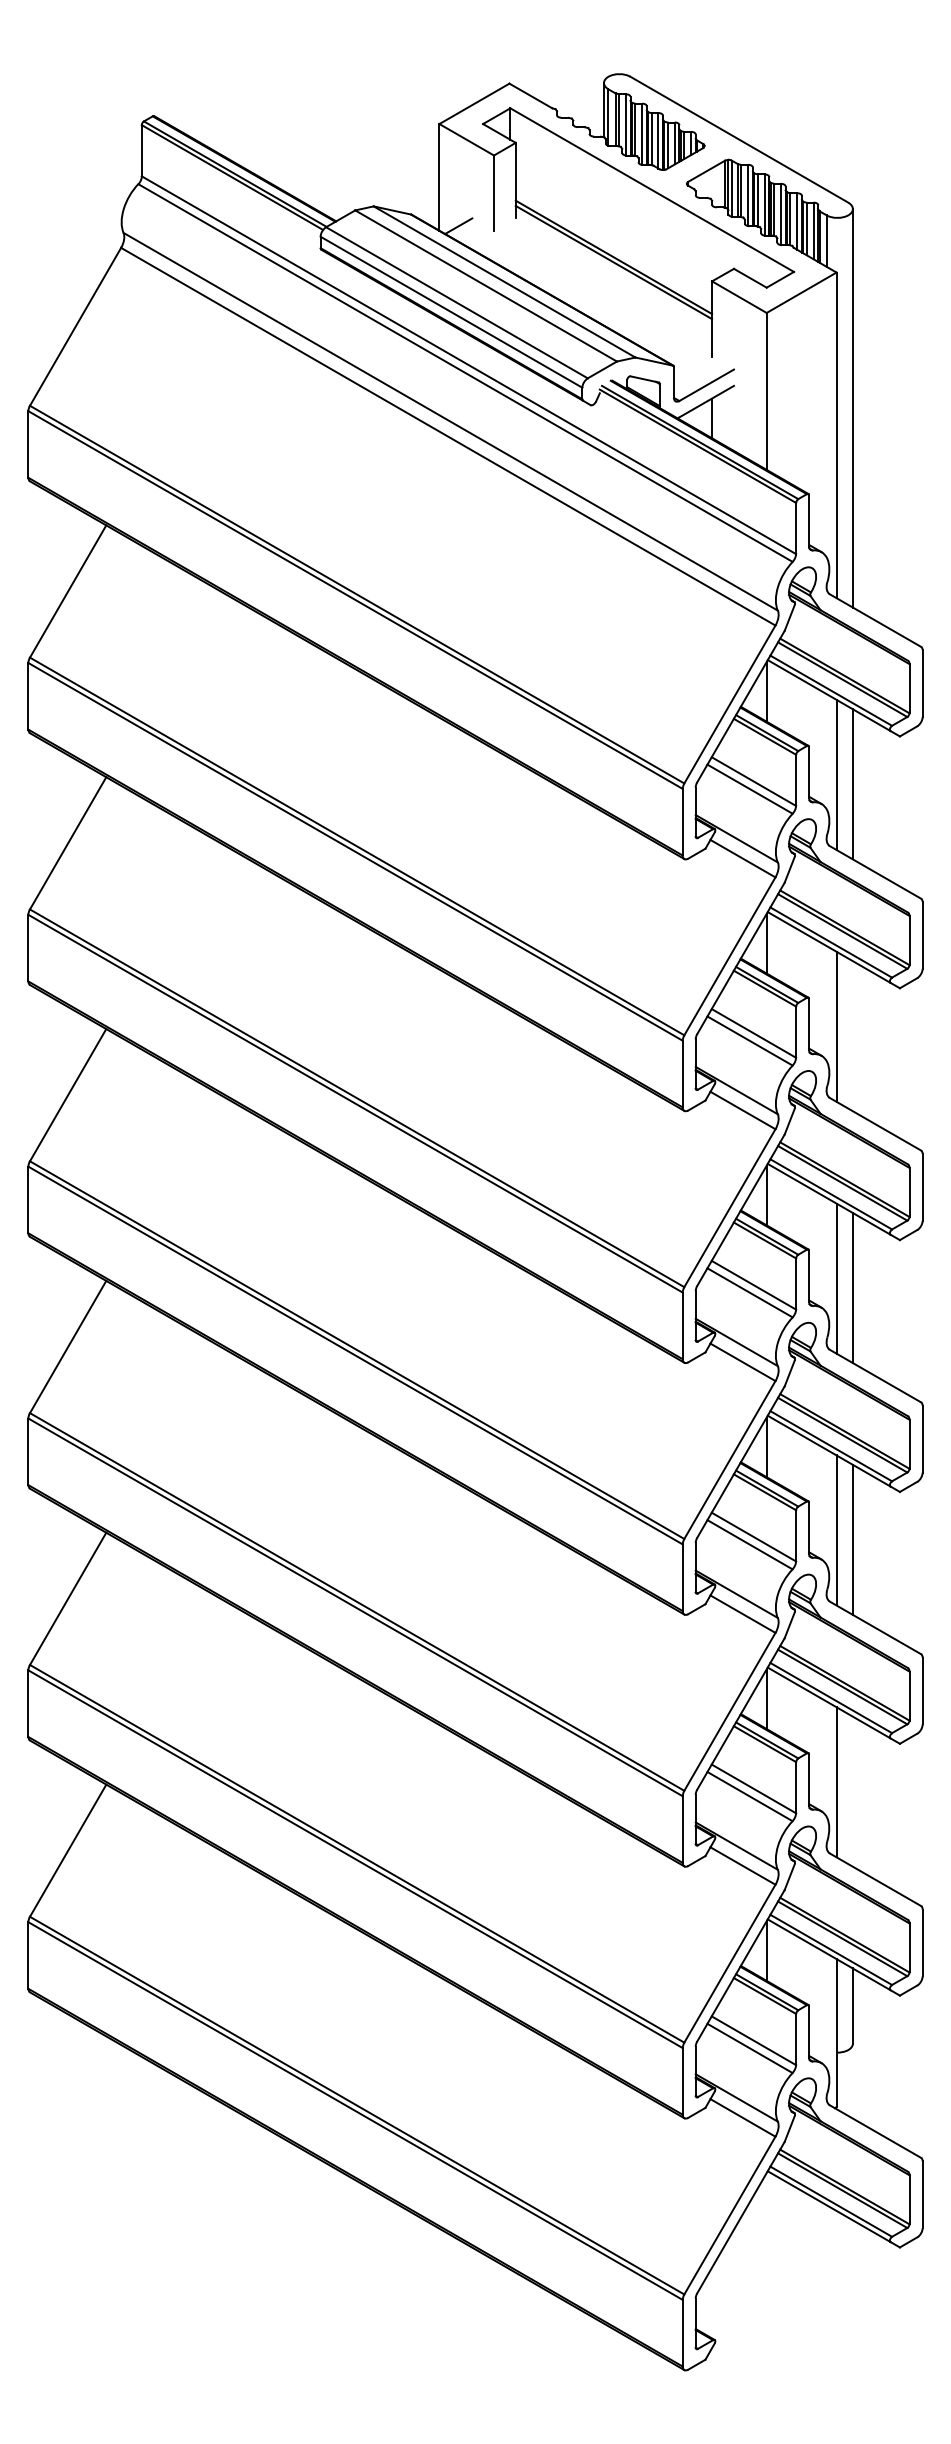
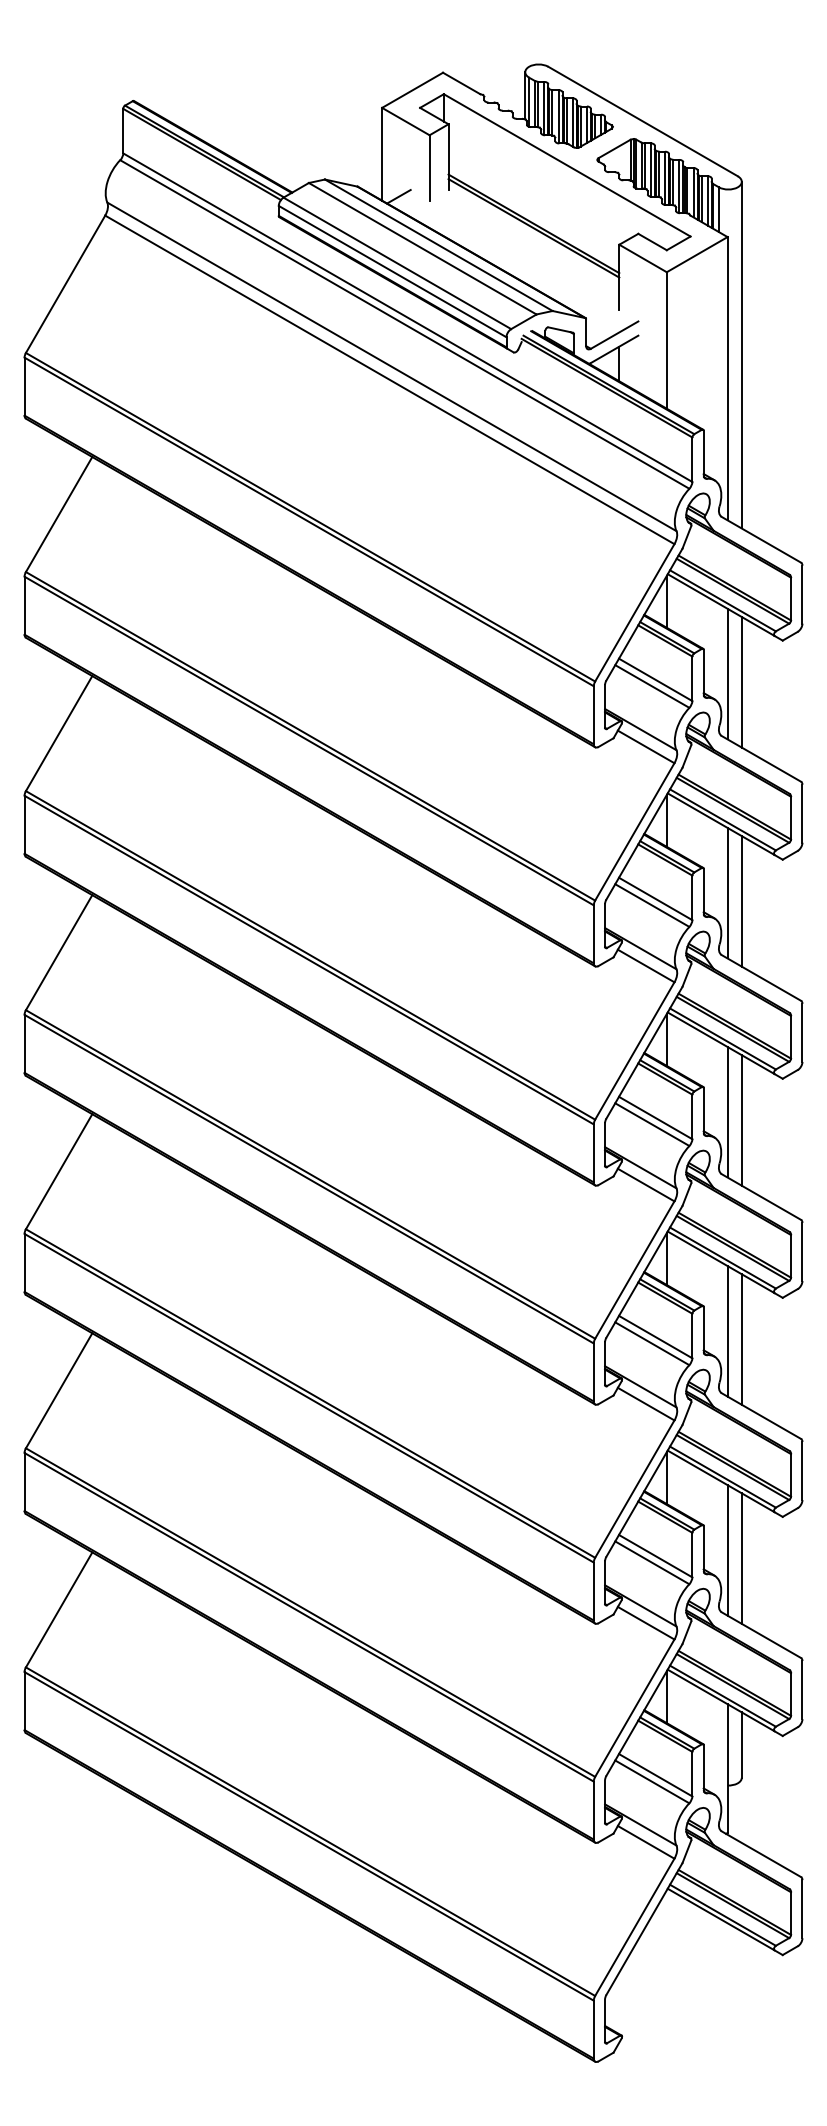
line: (852, 1036) -> (741, 901), added
line: (852, 1791) -> (741, 1558), added

